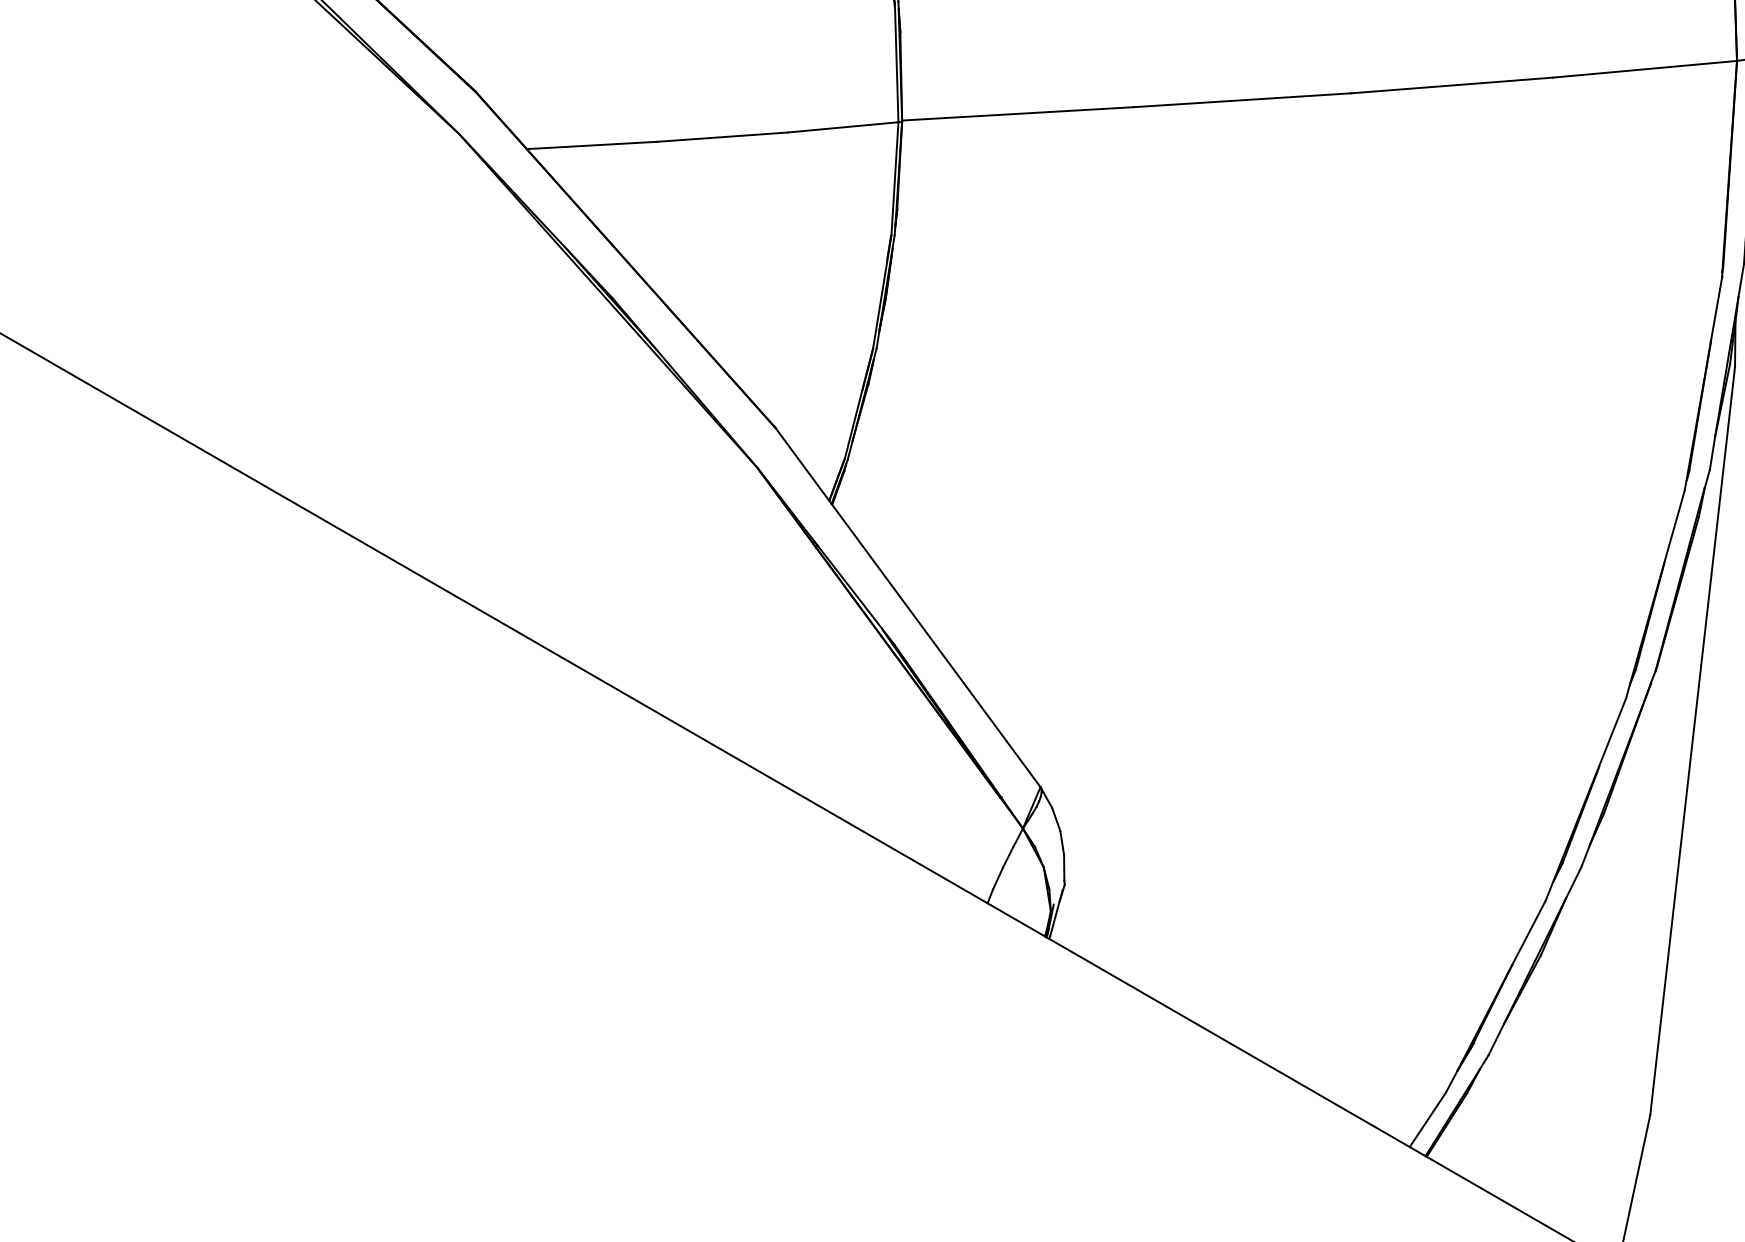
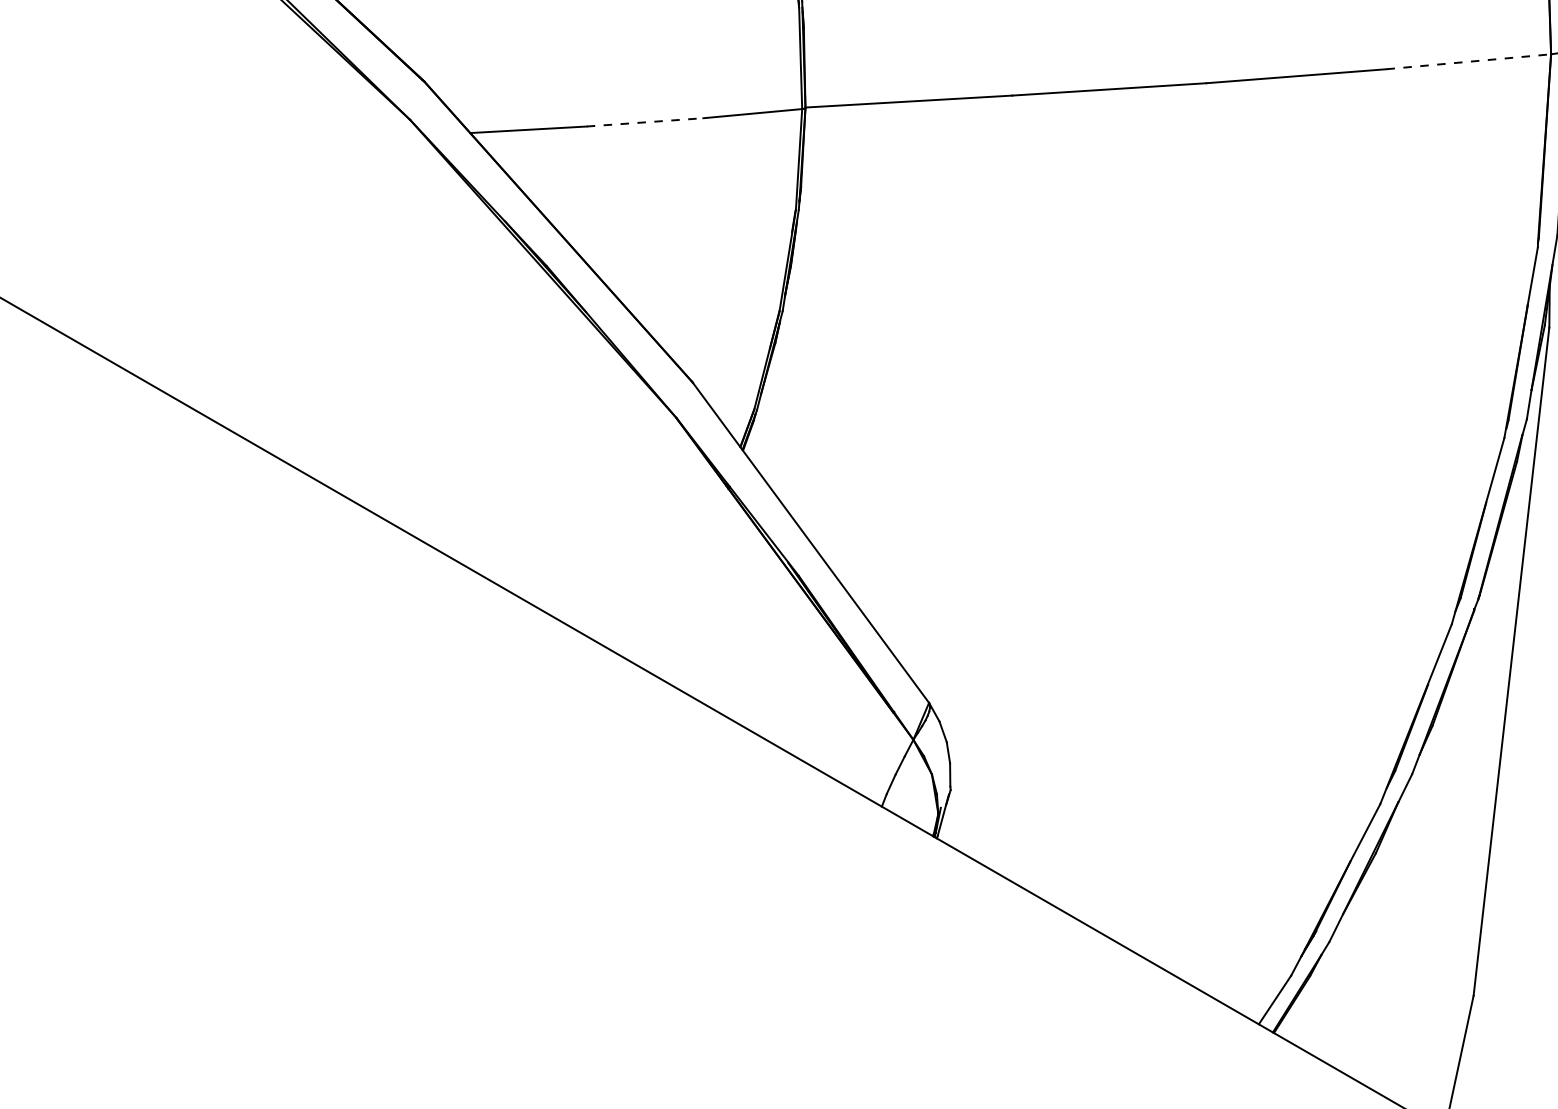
line: (1644, 69) -> (1468, 61), solid -> dashed
line: (723, 137) -> (645, 122), solid -> dashed

